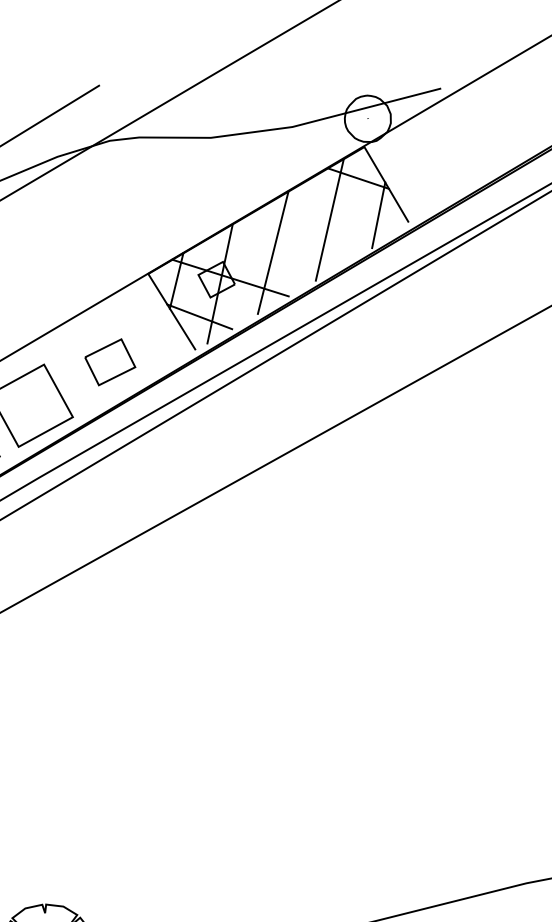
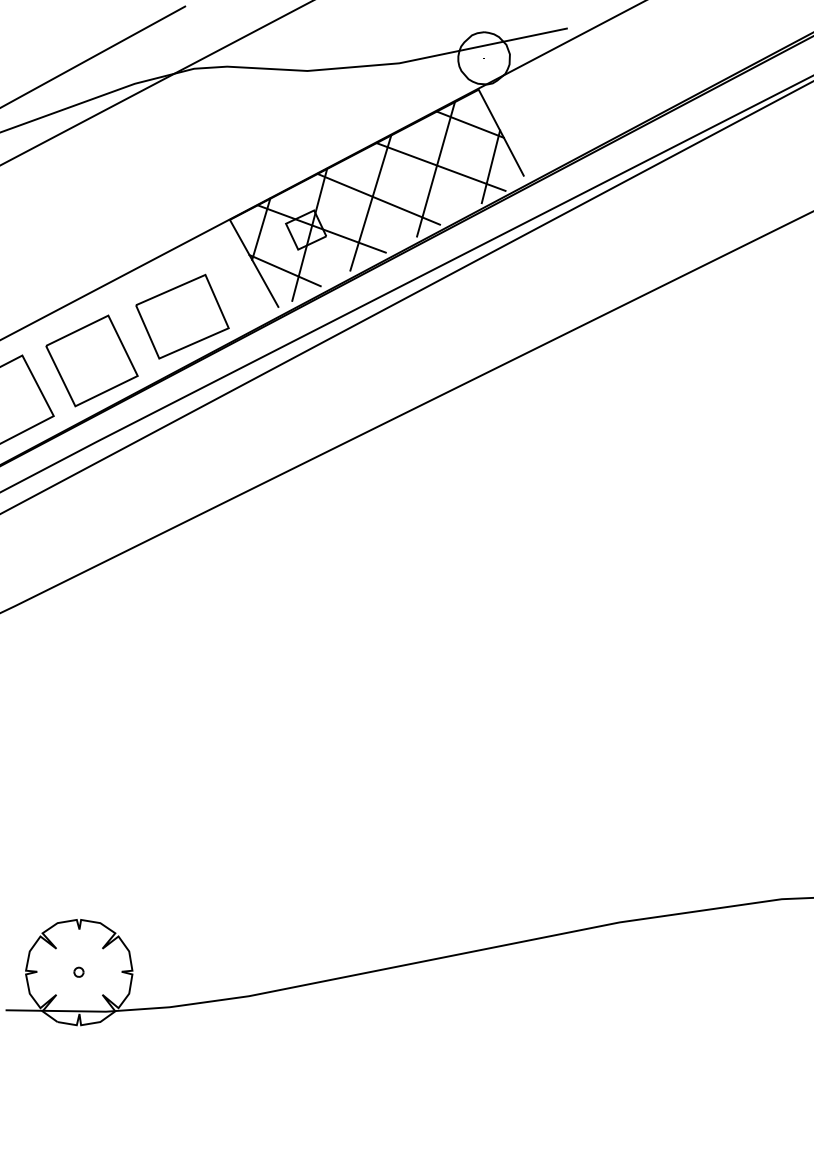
line: (333, 217) -> (440, 166), added
line: (279, 248) -> (378, 198), added
part: (110, 362) -> (182, 316), size x1.67

